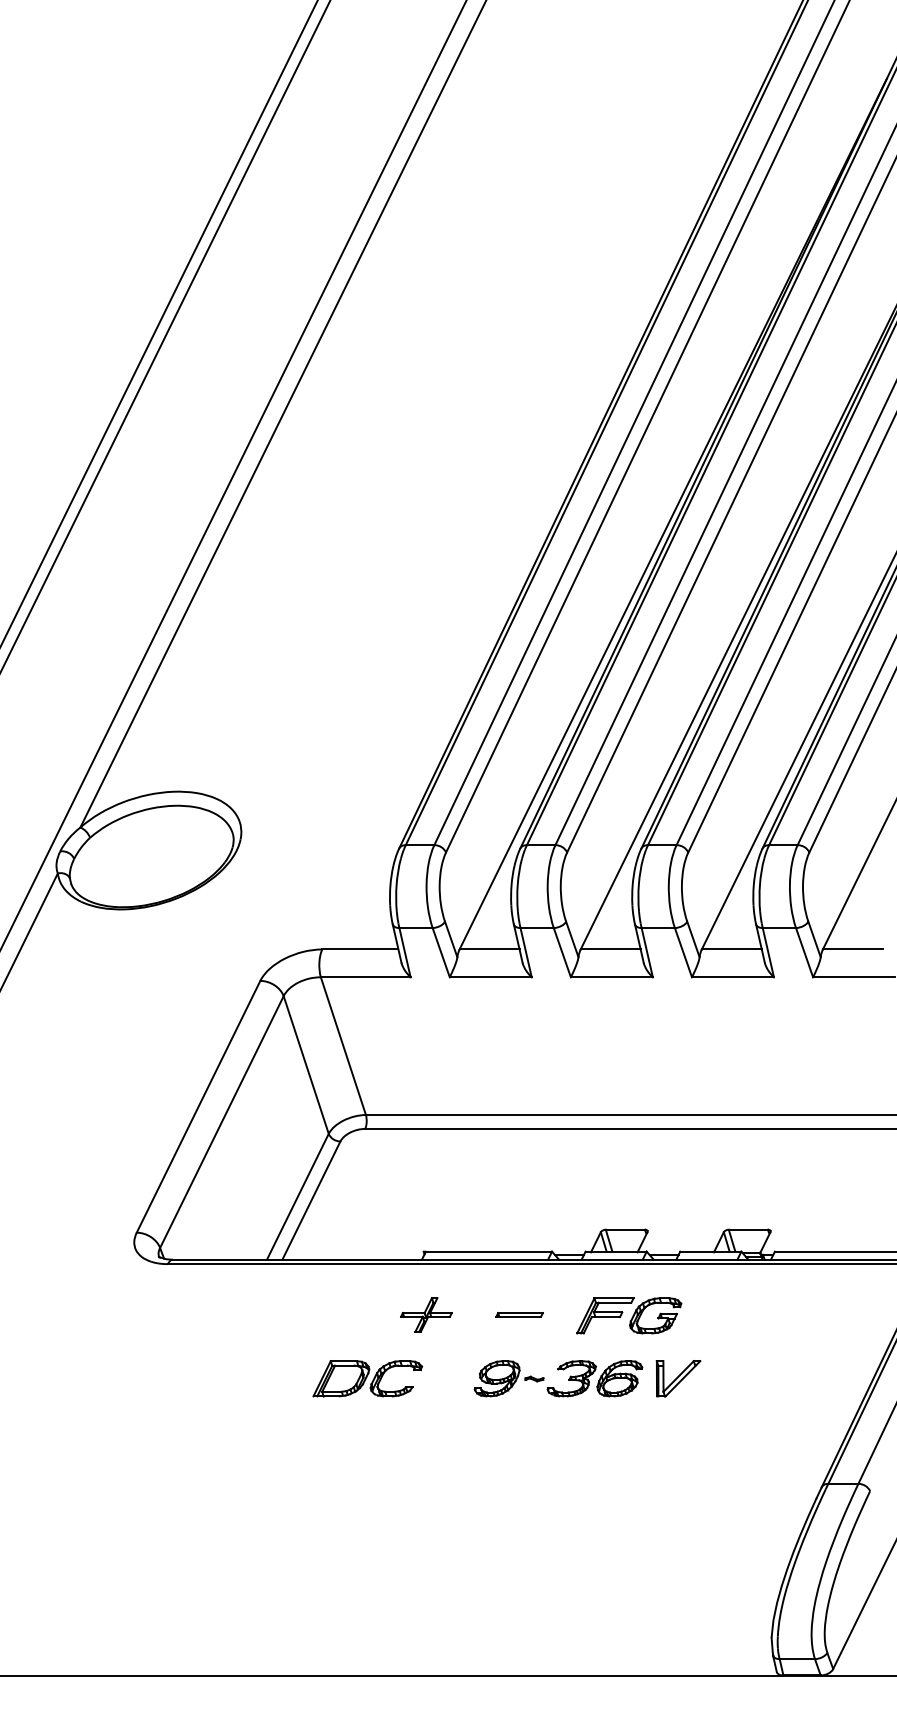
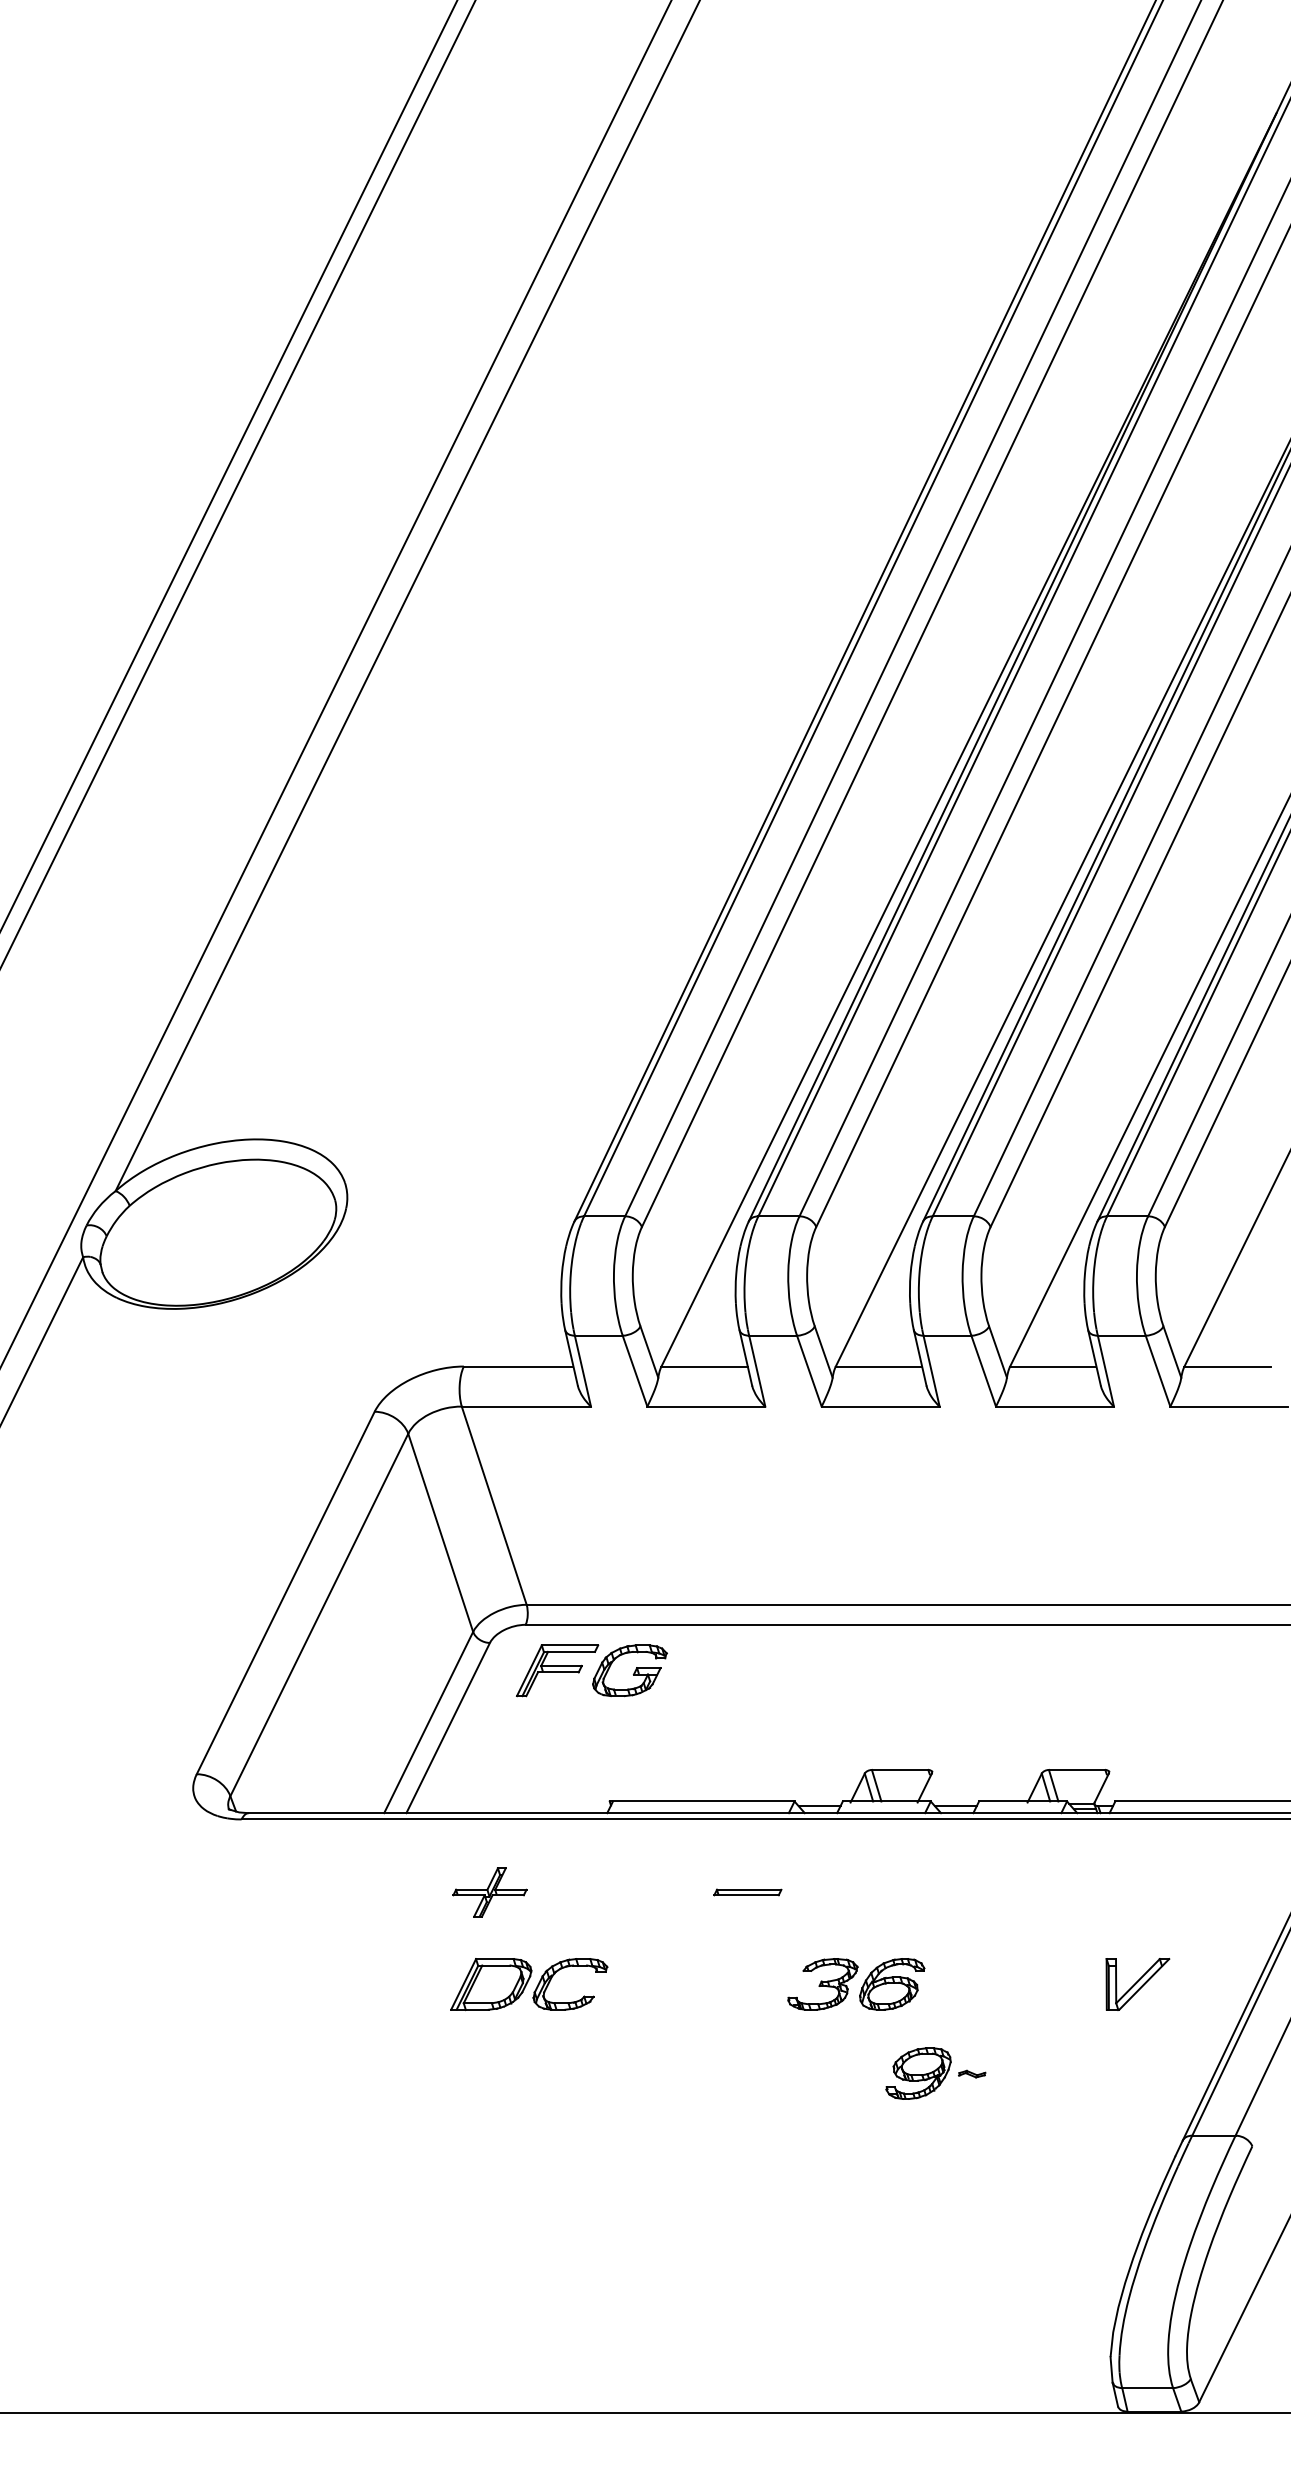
part: (426, 1314) -> (490, 1891), moved
part: (629, 1315) -> (592, 1670), moved
part: (508, 1378) -> (934, 2073), moved
part: (678, 1378) -> (1137, 1984), moved

